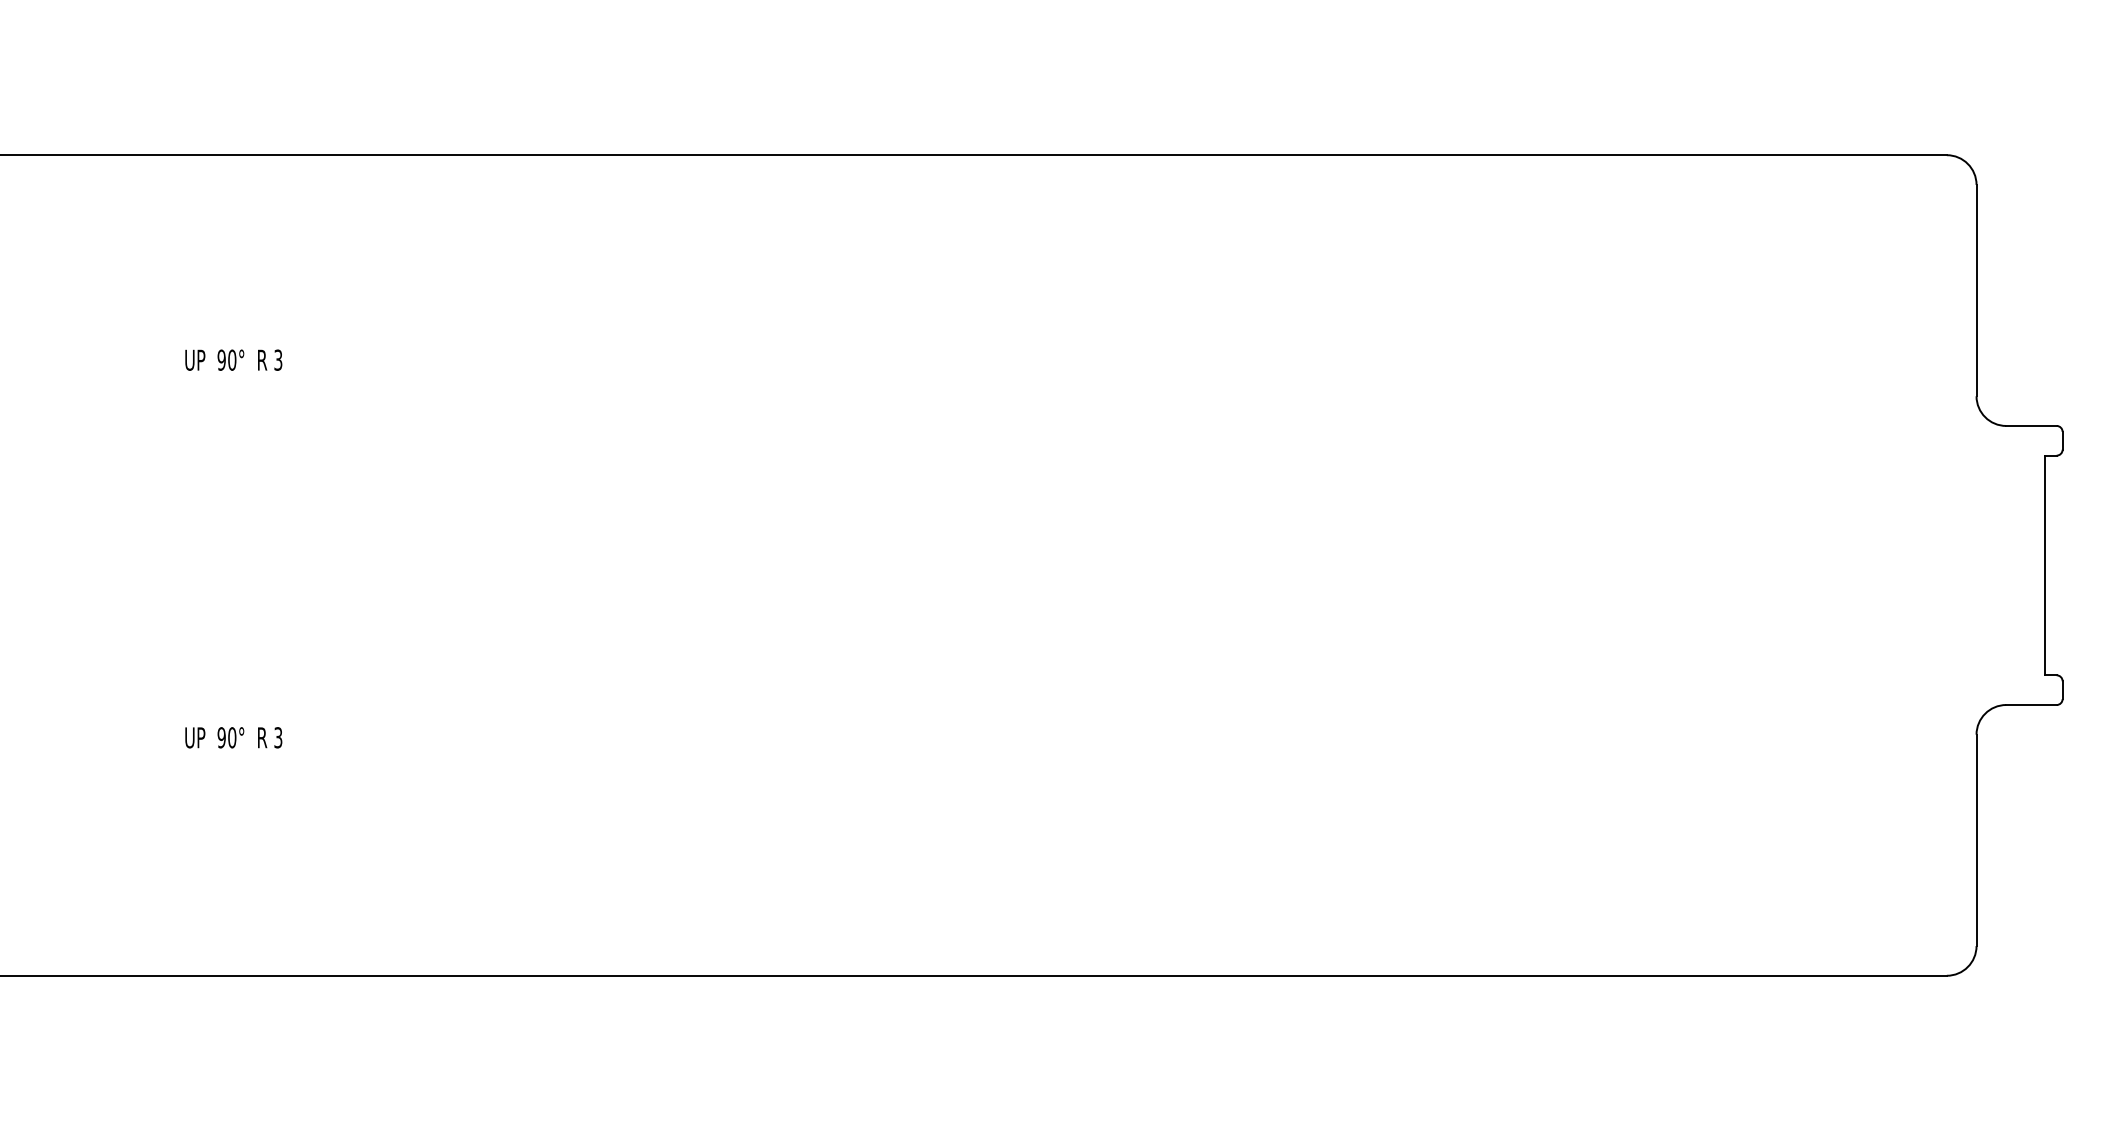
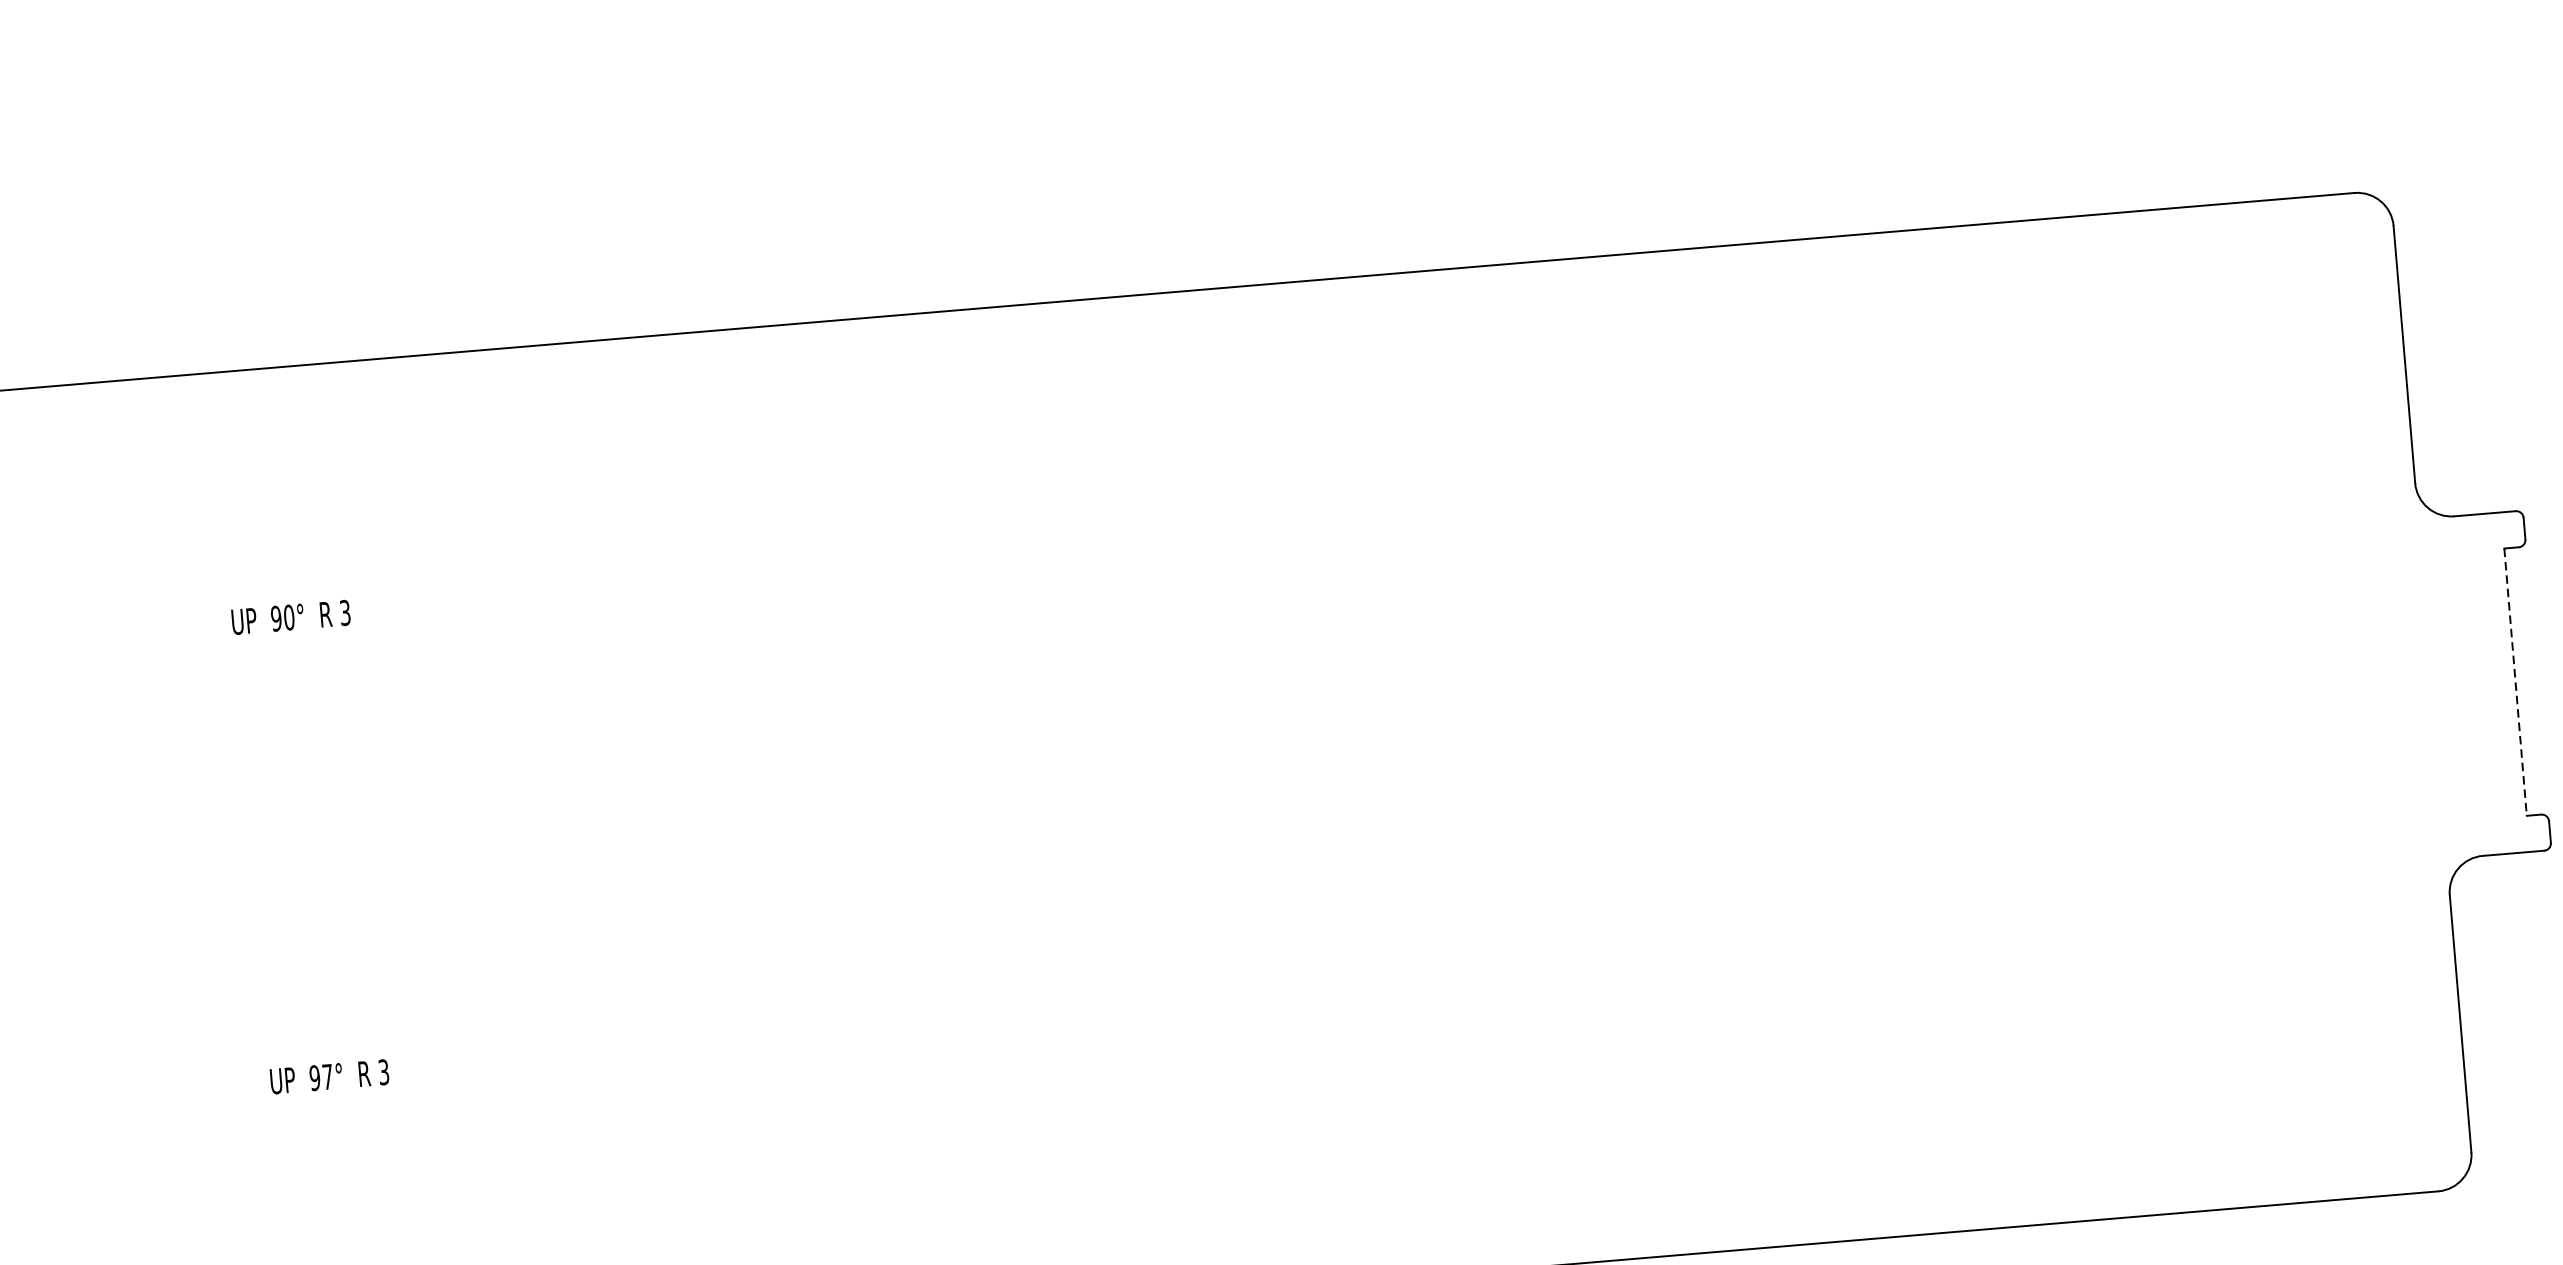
line: (2044, 565) -> (2515, 682), solid -> dashed
text: (232, 737) -> (328, 1076), 90° -> 97°

